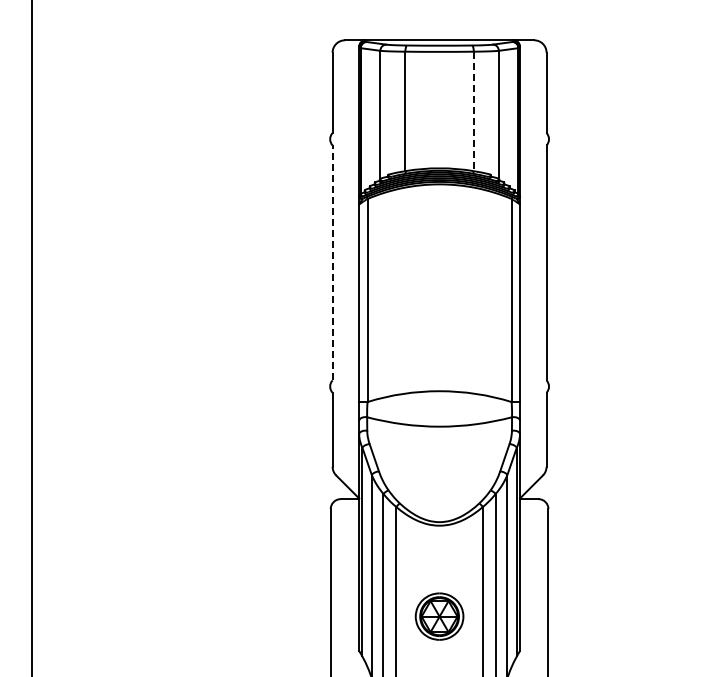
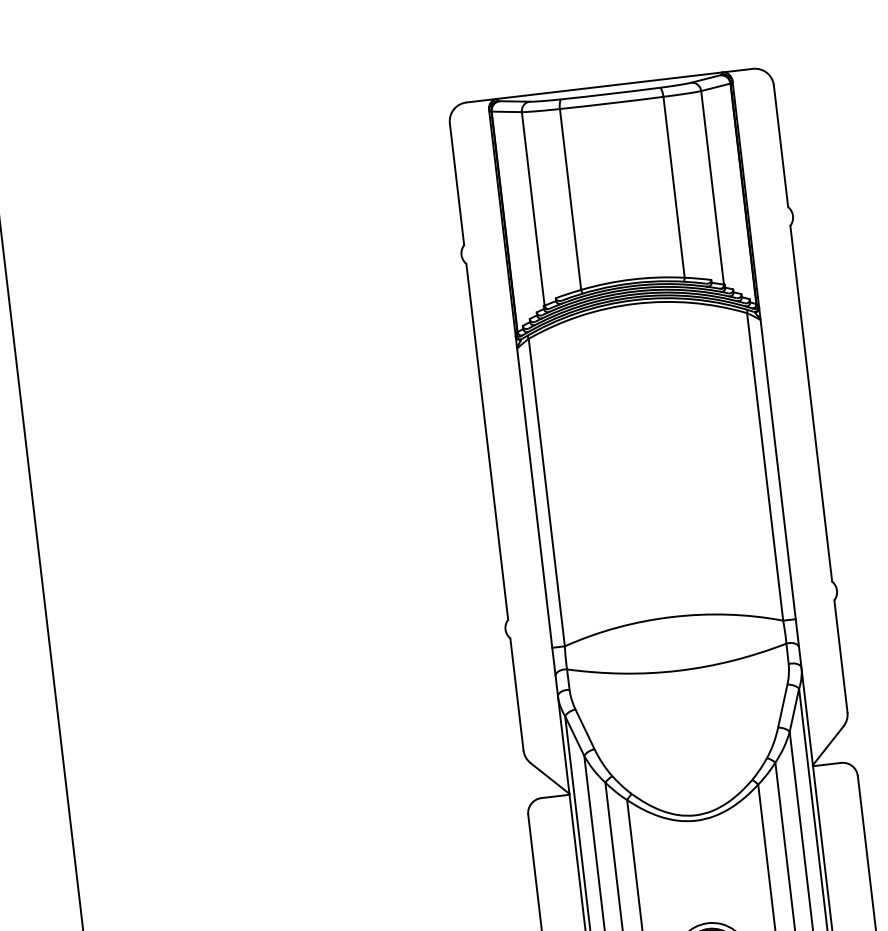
line: (473, 111) -> (673, 187), dashed -> solid
line: (332, 262) -> (487, 441), dashed -> solid

